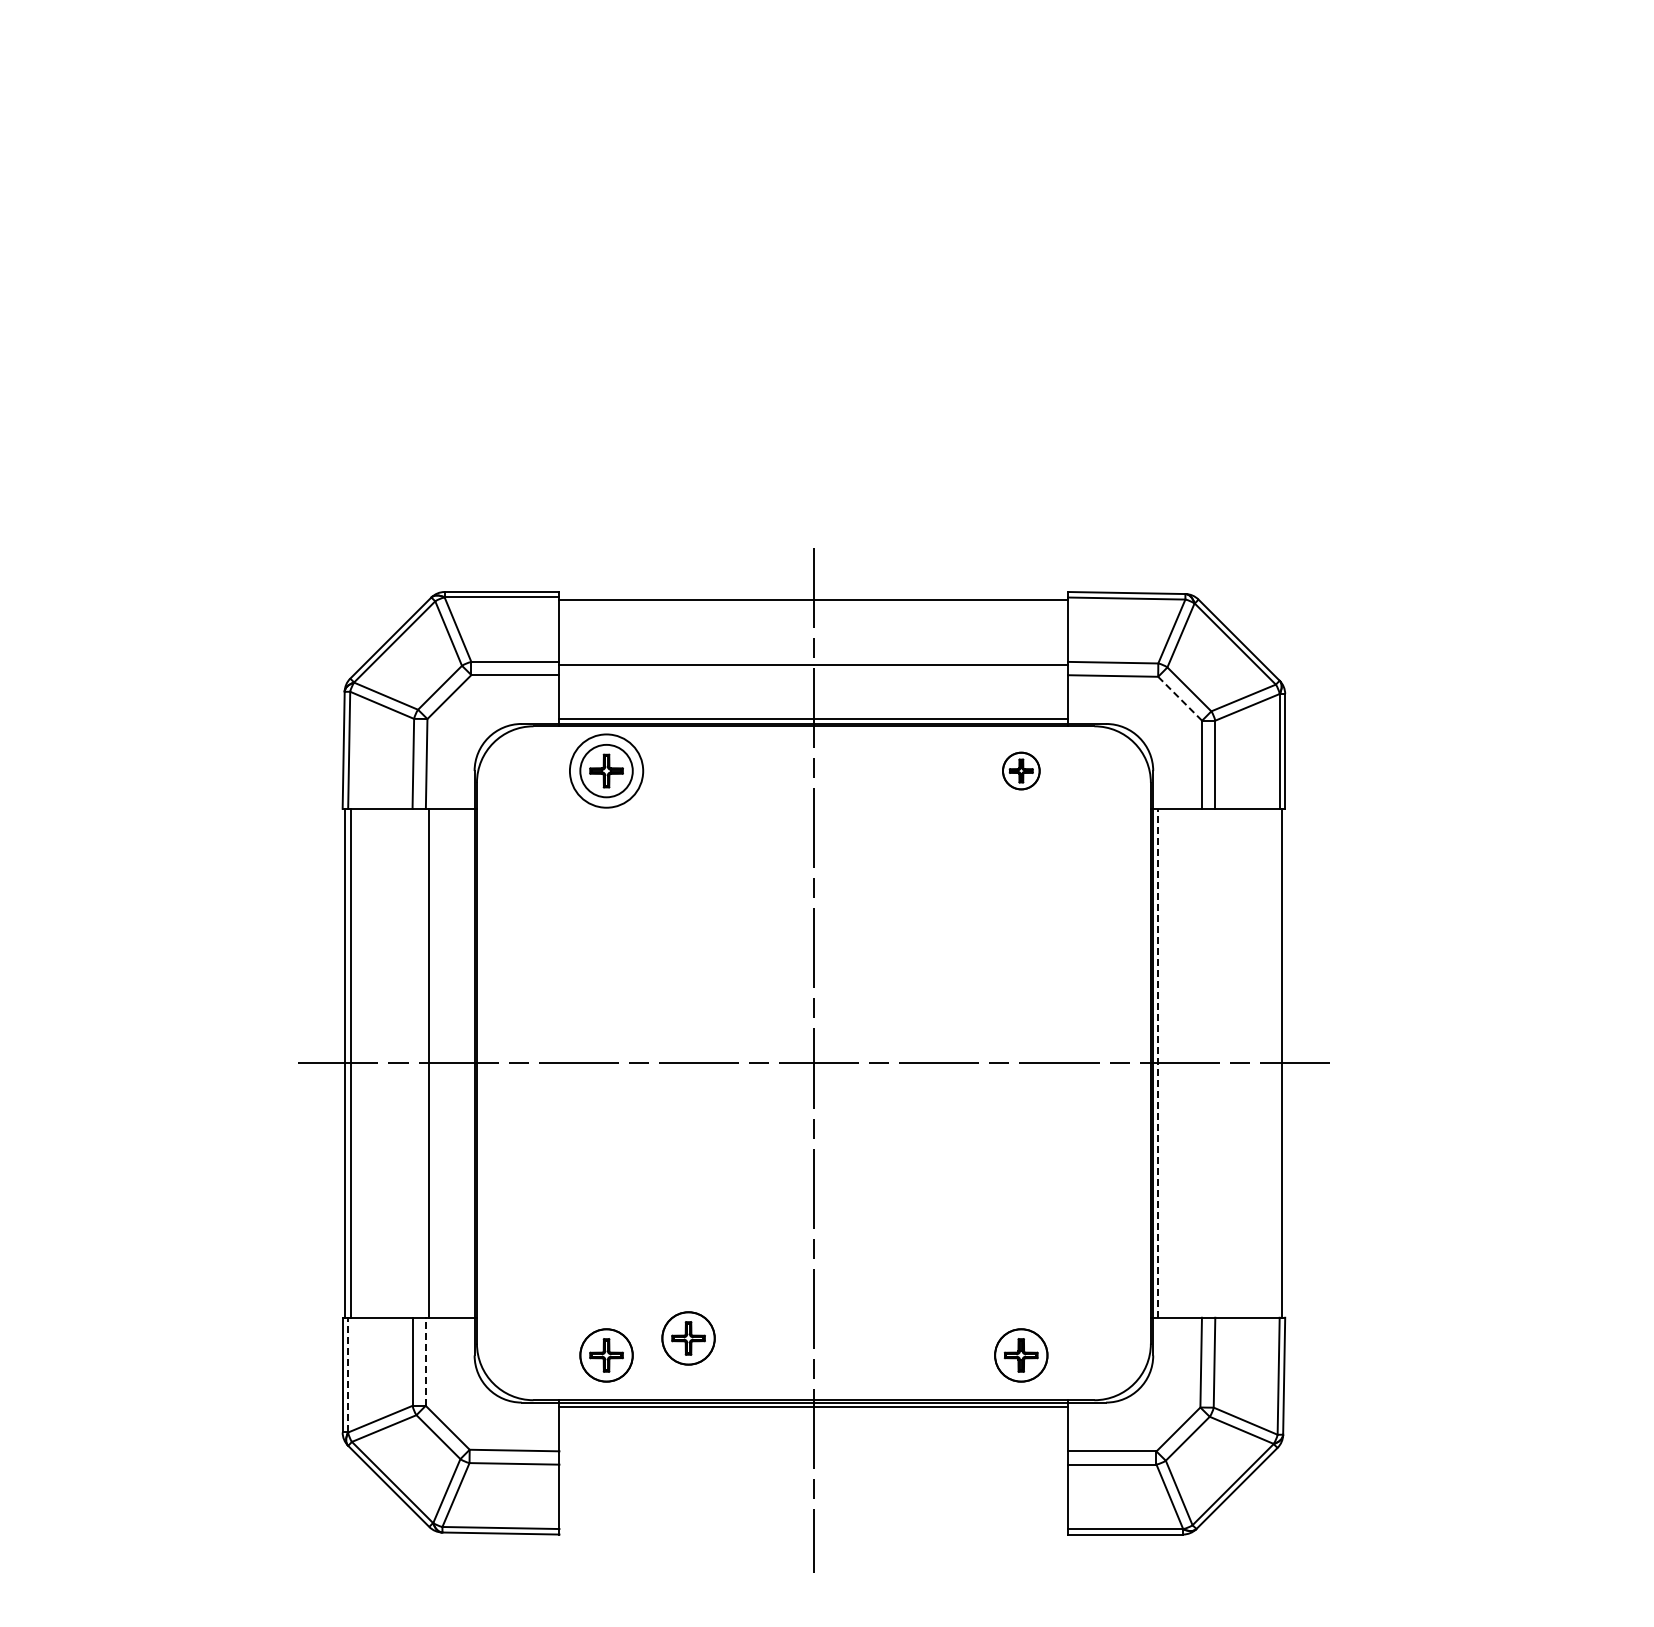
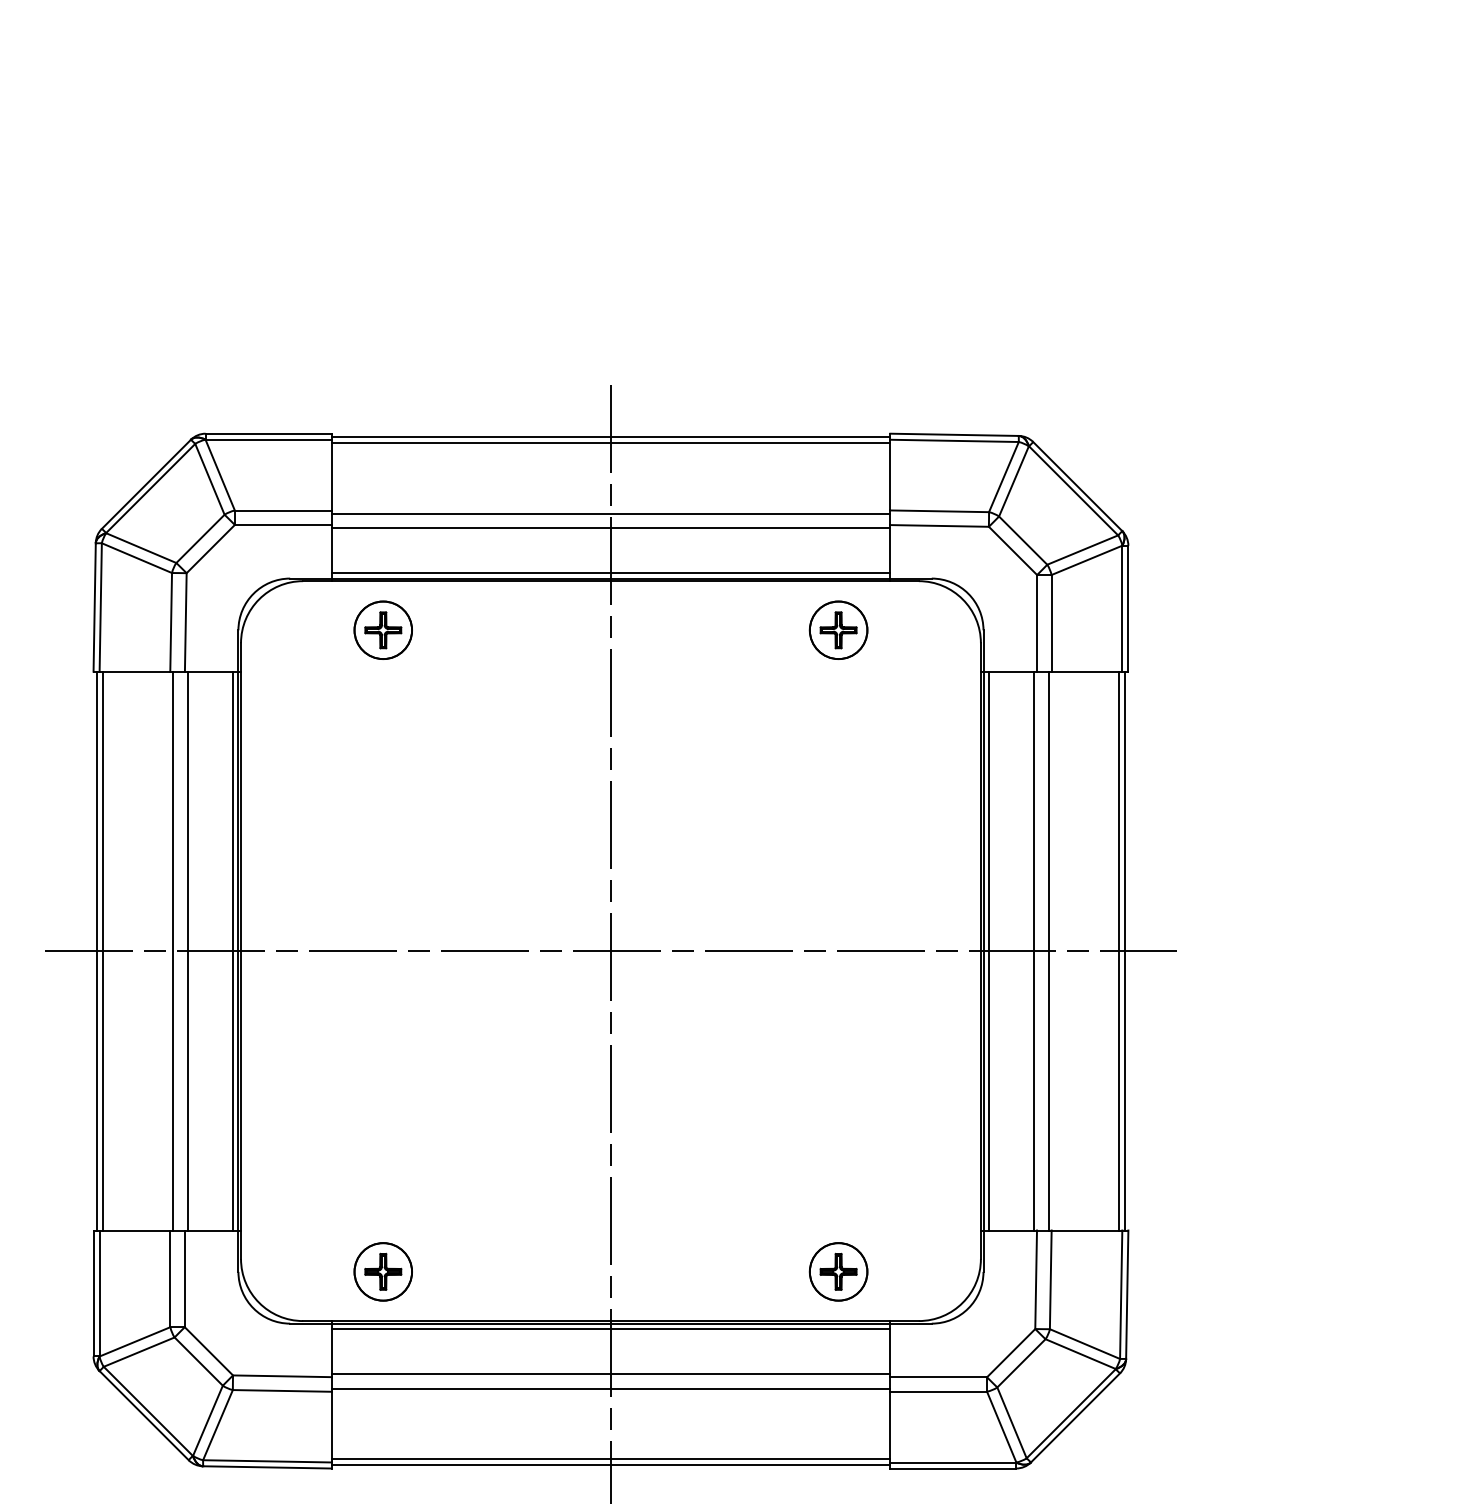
line: (813, 594) -> (610, 436), added
line: (813, 678) -> (610, 528), added
line: (1180, 699) -> (1013, 551), dashed -> solid
circle: (606, 770) -> (383, 629), size x0.71
part: (1021, 770) -> (838, 629), size x1.43
line: (415, 1062) -> (173, 950), added
line: (469, 1062) -> (232, 950), added
line: (1157, 1062) -> (988, 950), dashed -> solid
line: (1199, 1062) -> (1034, 950), added
line: (1212, 1062) -> (1048, 950), added
line: (1276, 1062) -> (1118, 950), added
part: (688, 1338) -> (473, 1253), removed
line: (425, 1361) -> (184, 1278), dashed -> solid
line: (348, 1374) -> (99, 1292), dashed -> solid
line: (813, 1448) -> (610, 1374), added
line: (813, 1461) -> (610, 1388), added
line: (813, 1526) -> (610, 1459), added
line: (813, 1531) -> (610, 1465), added

